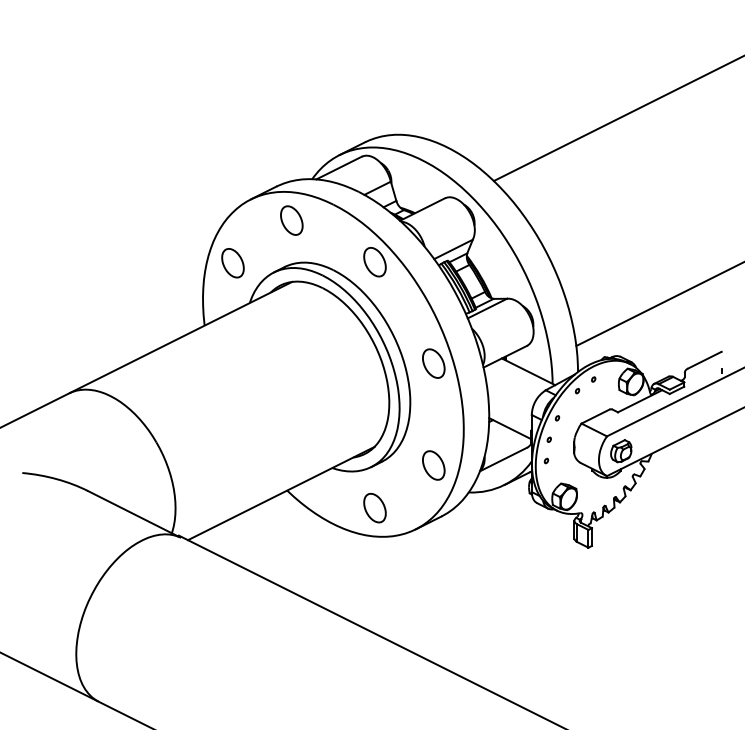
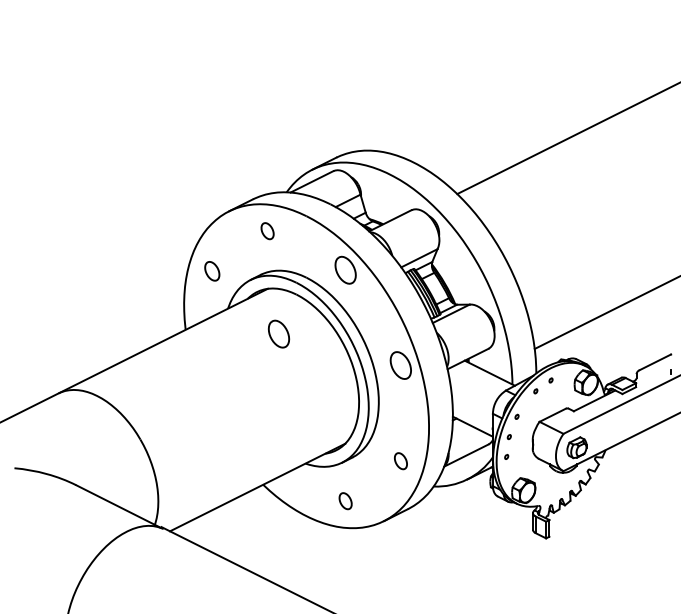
part: (291, 220) -> (267, 231), size x0.6
part: (232, 263) -> (211, 271), size x0.7
part: (303, 330) -> (278, 334), added
part: (433, 465) -> (400, 461), size x0.6
part: (374, 507) -> (345, 500), size x0.6

